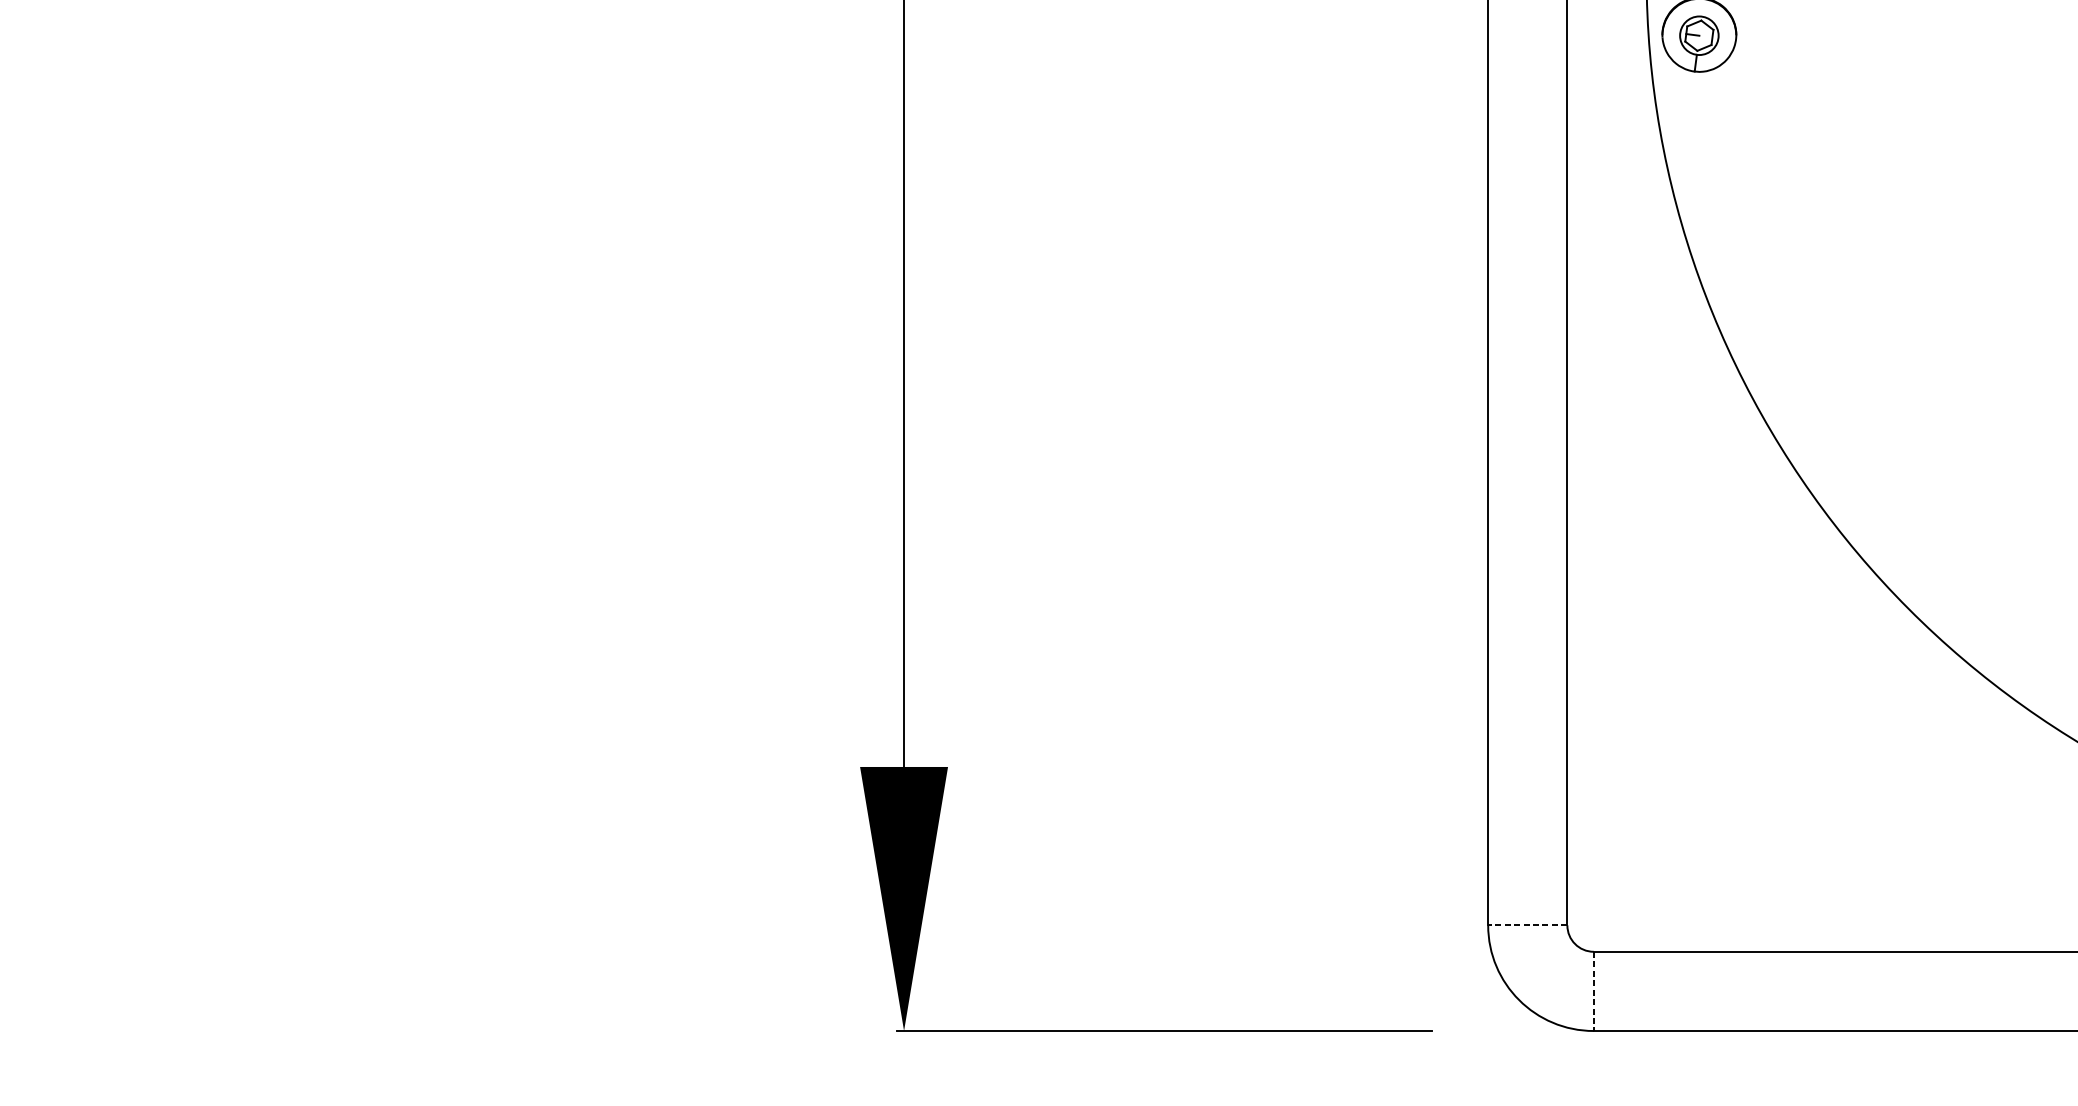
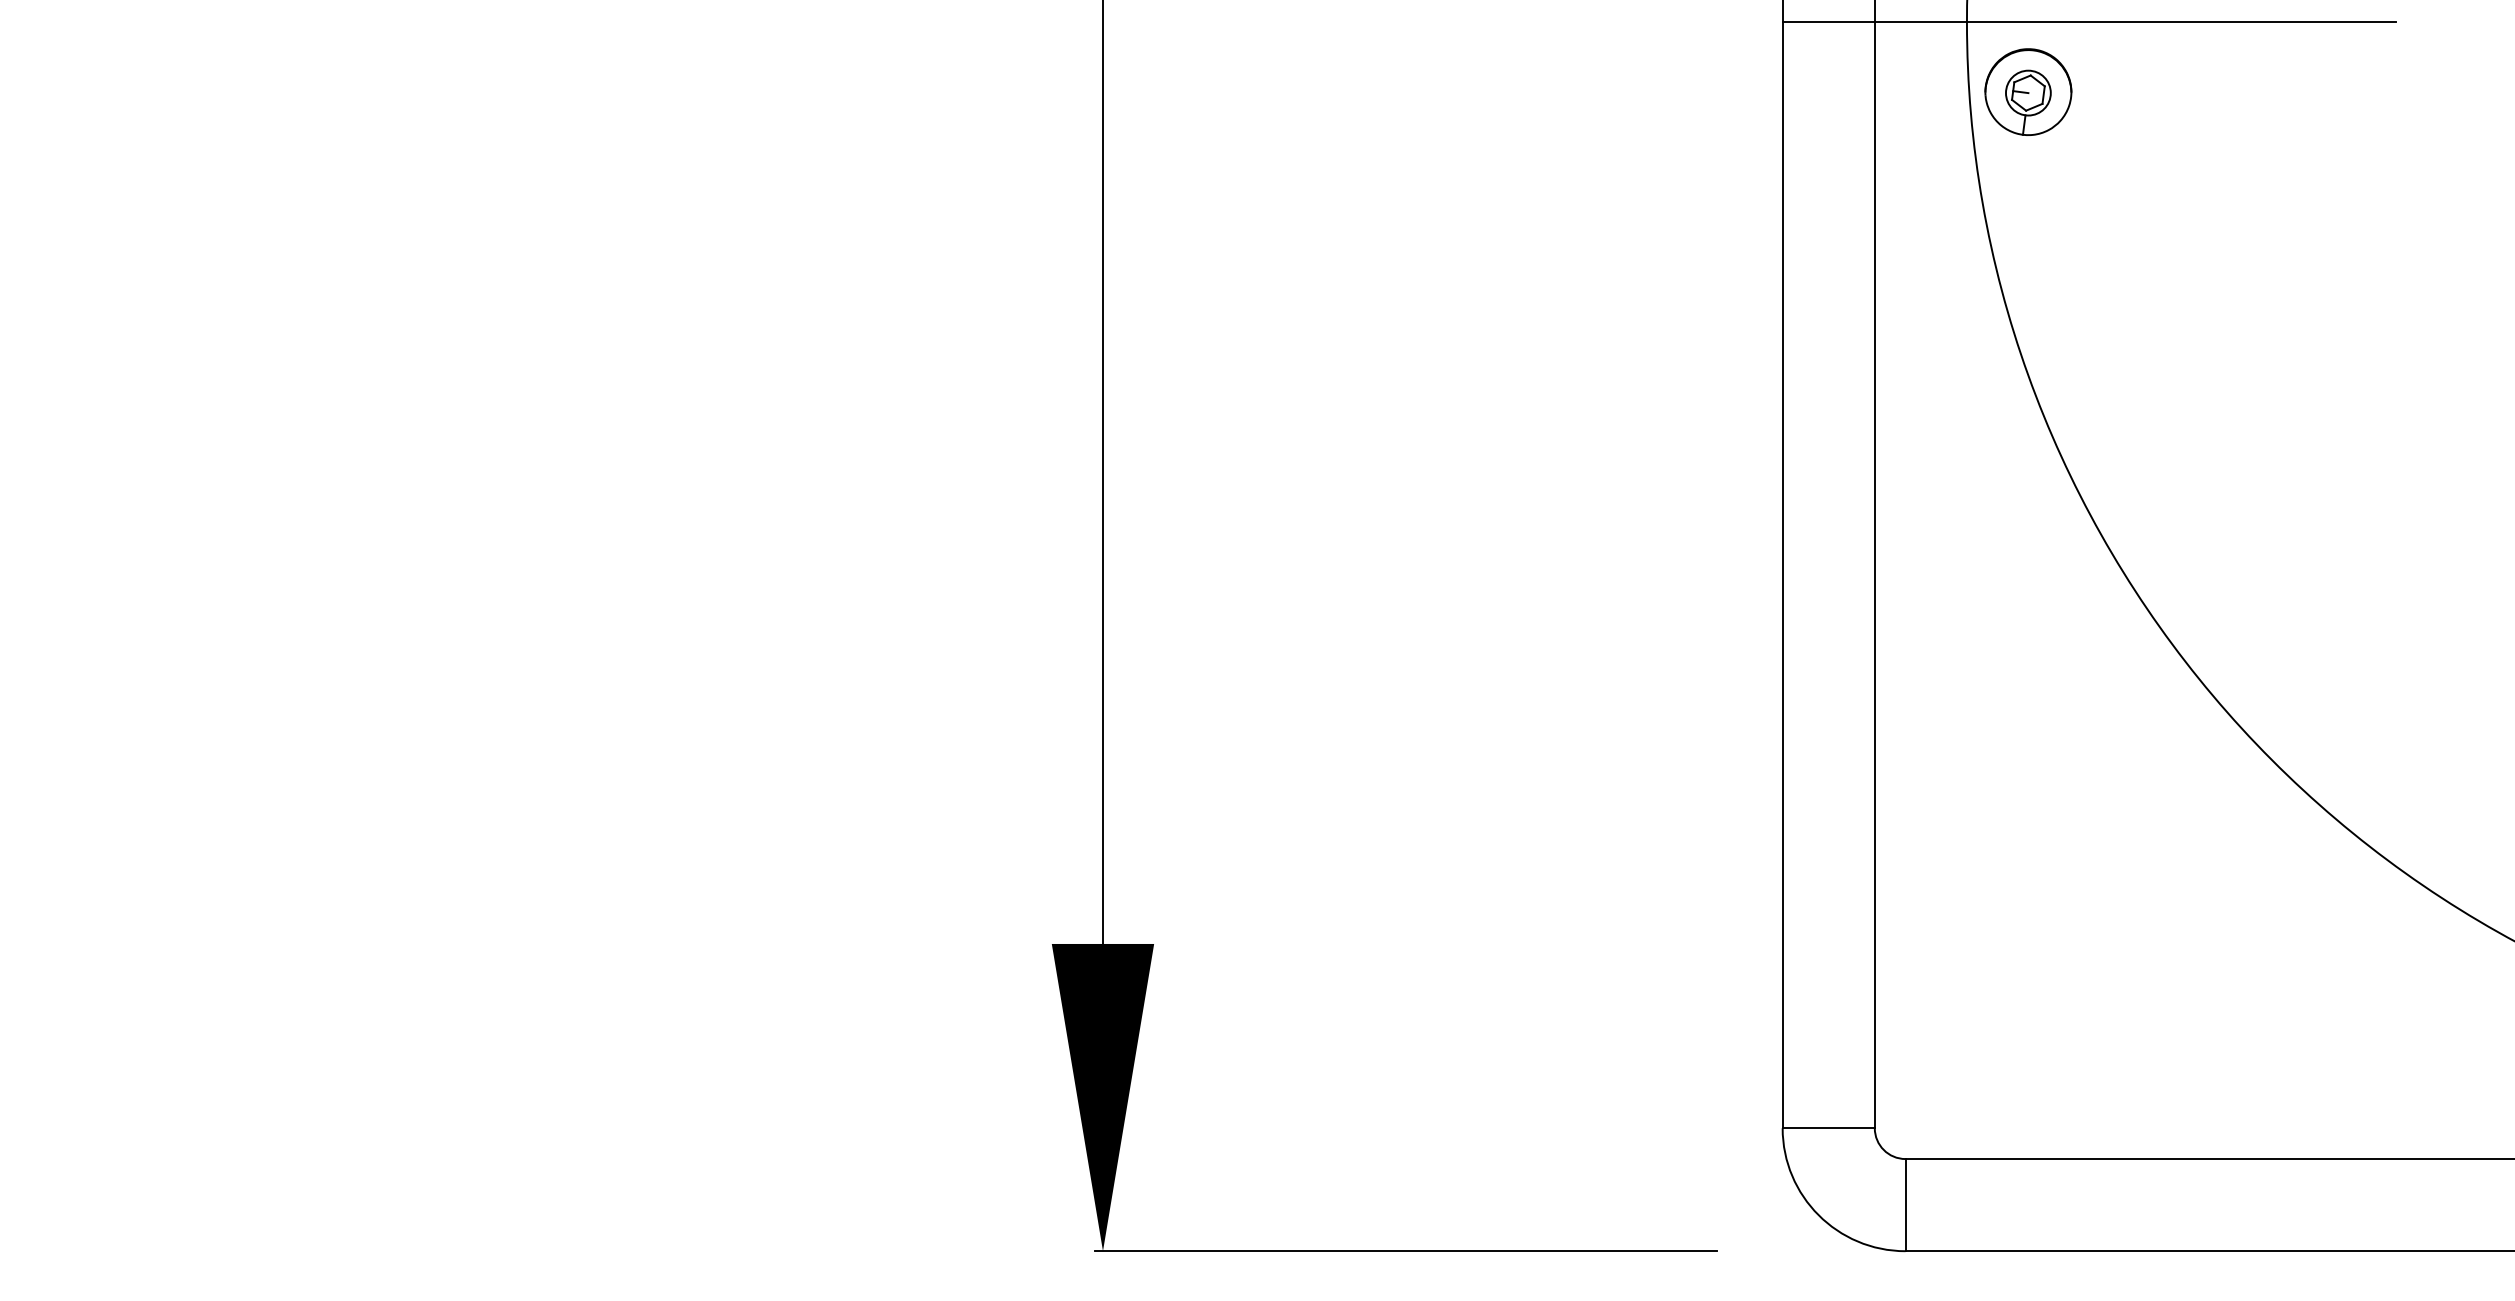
line: (1527, 925) -> (1828, 1128), dashed -> solid
line: (1593, 991) -> (1905, 1205), dashed -> solid

